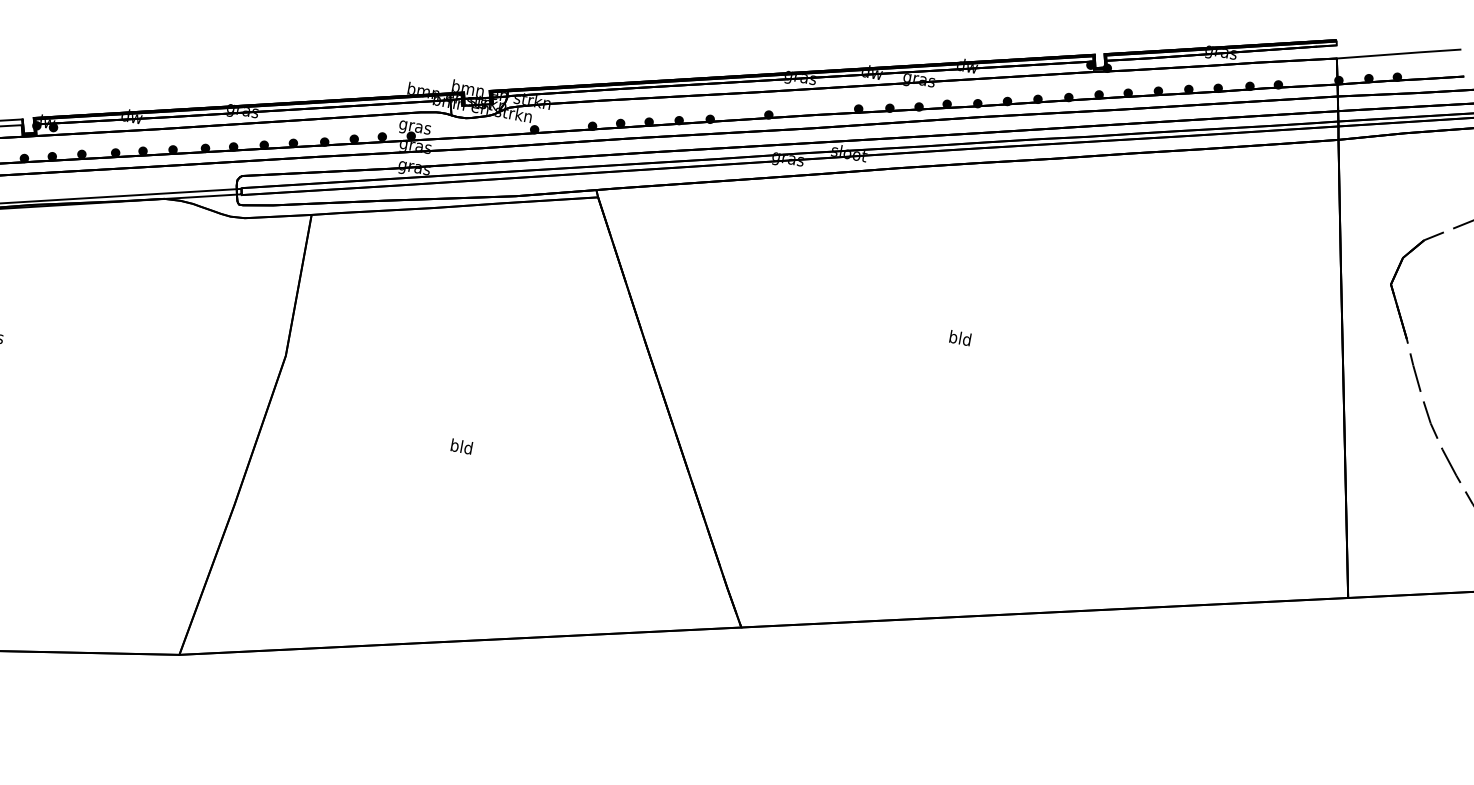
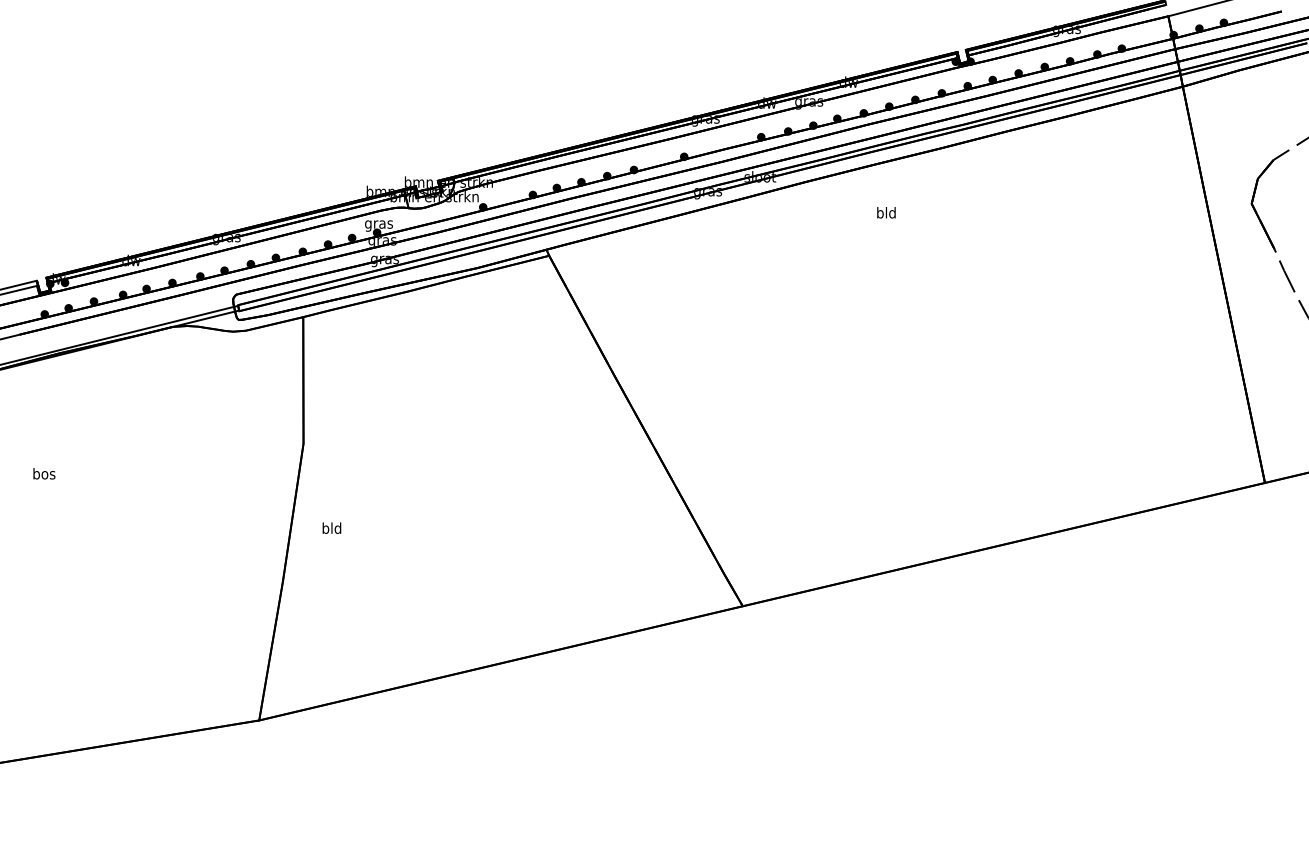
text: (960, 337) -> (886, 212), moved
text: (461, 445) -> (331, 527), moved

